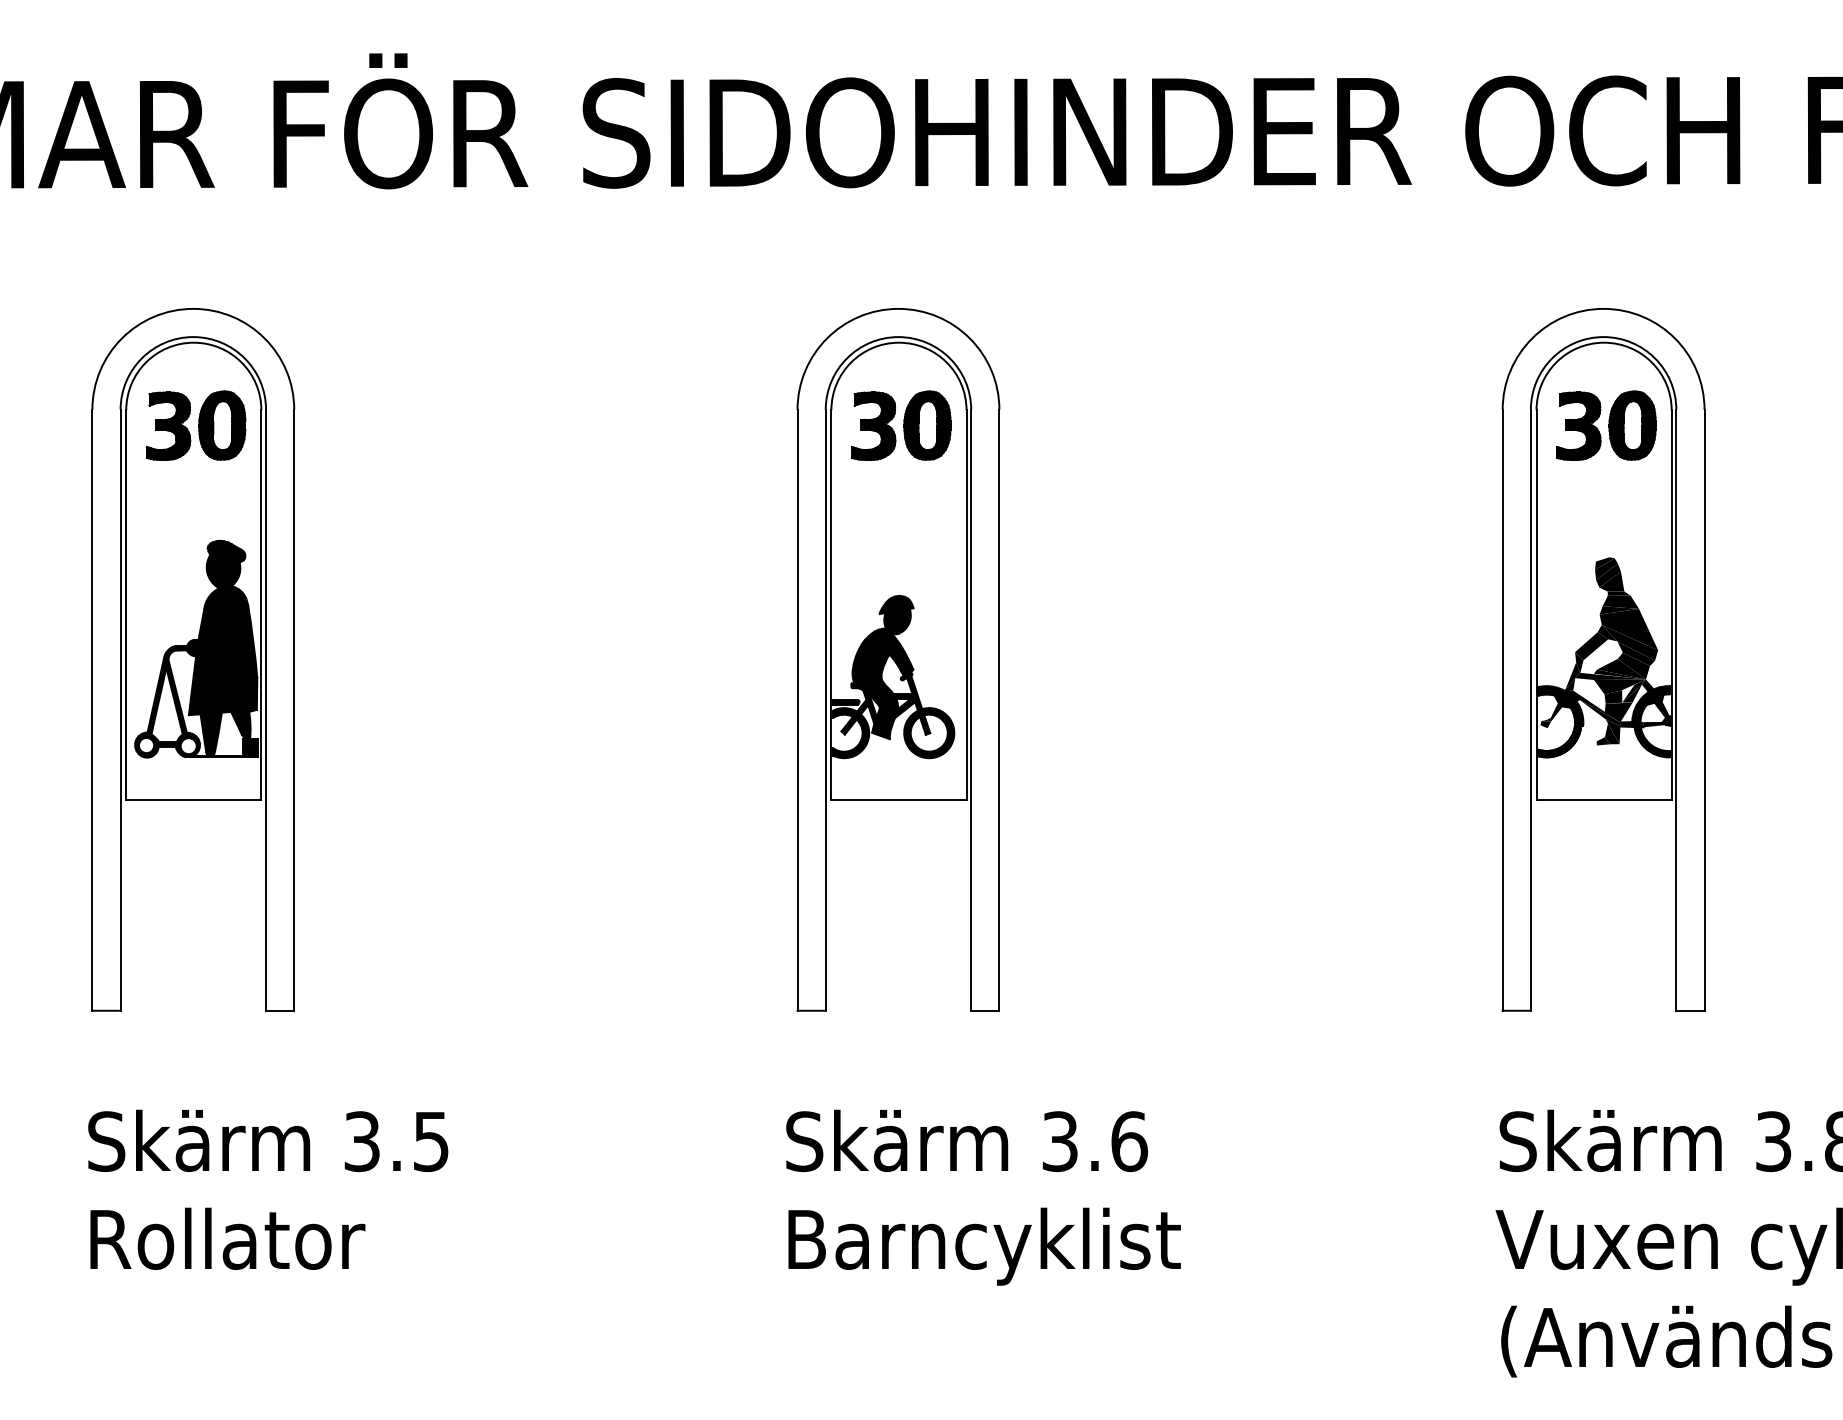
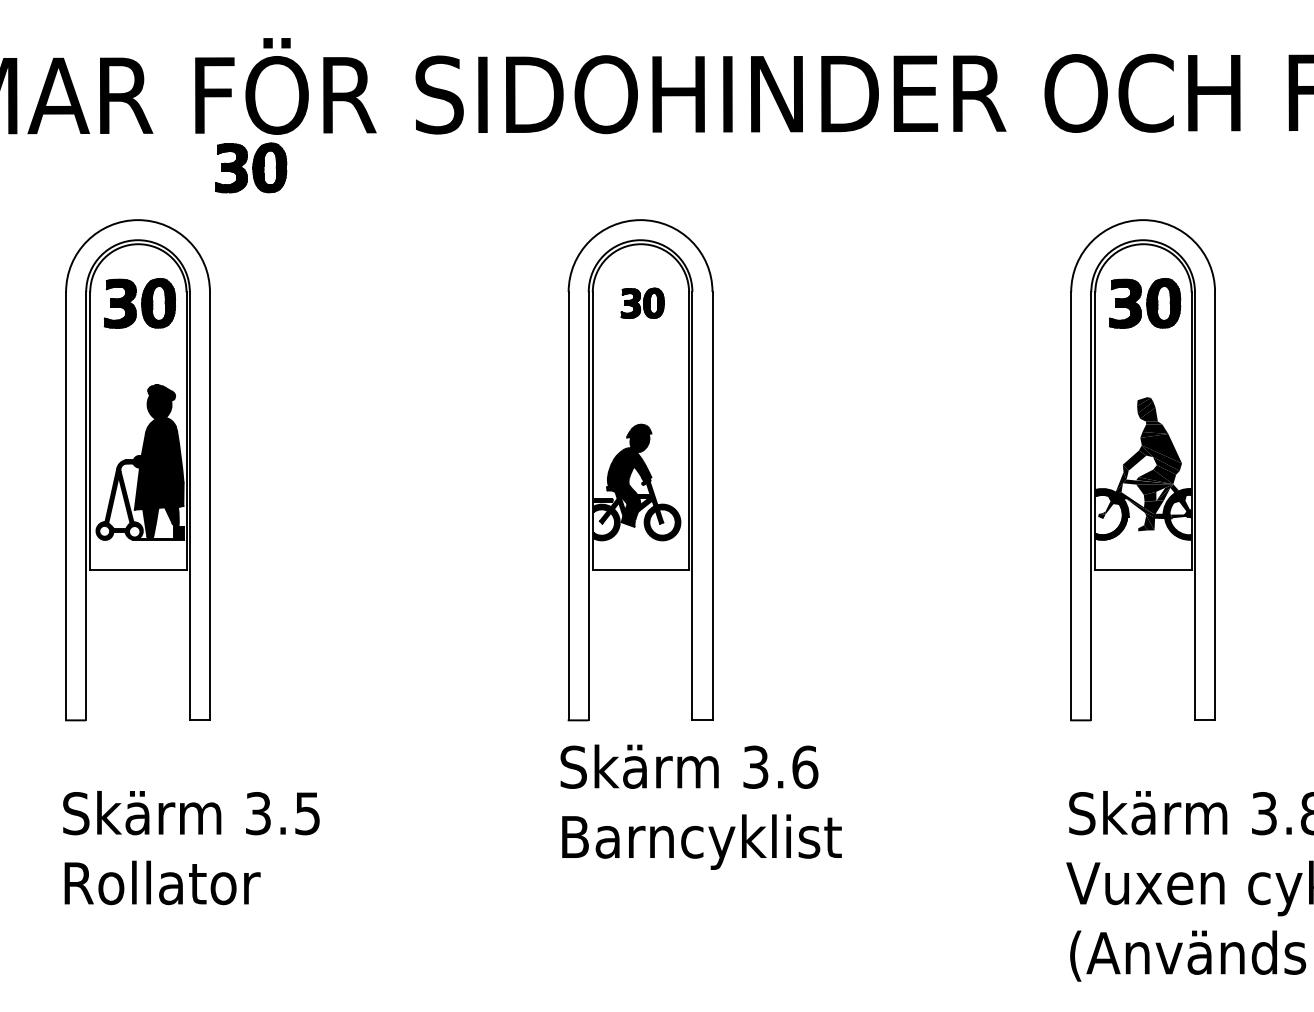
part: (351, 235) -> (250, 167), added
part: (901, 425) -> (642, 303), size x0.6
text: (983, 1197) -> (701, 807), moved

